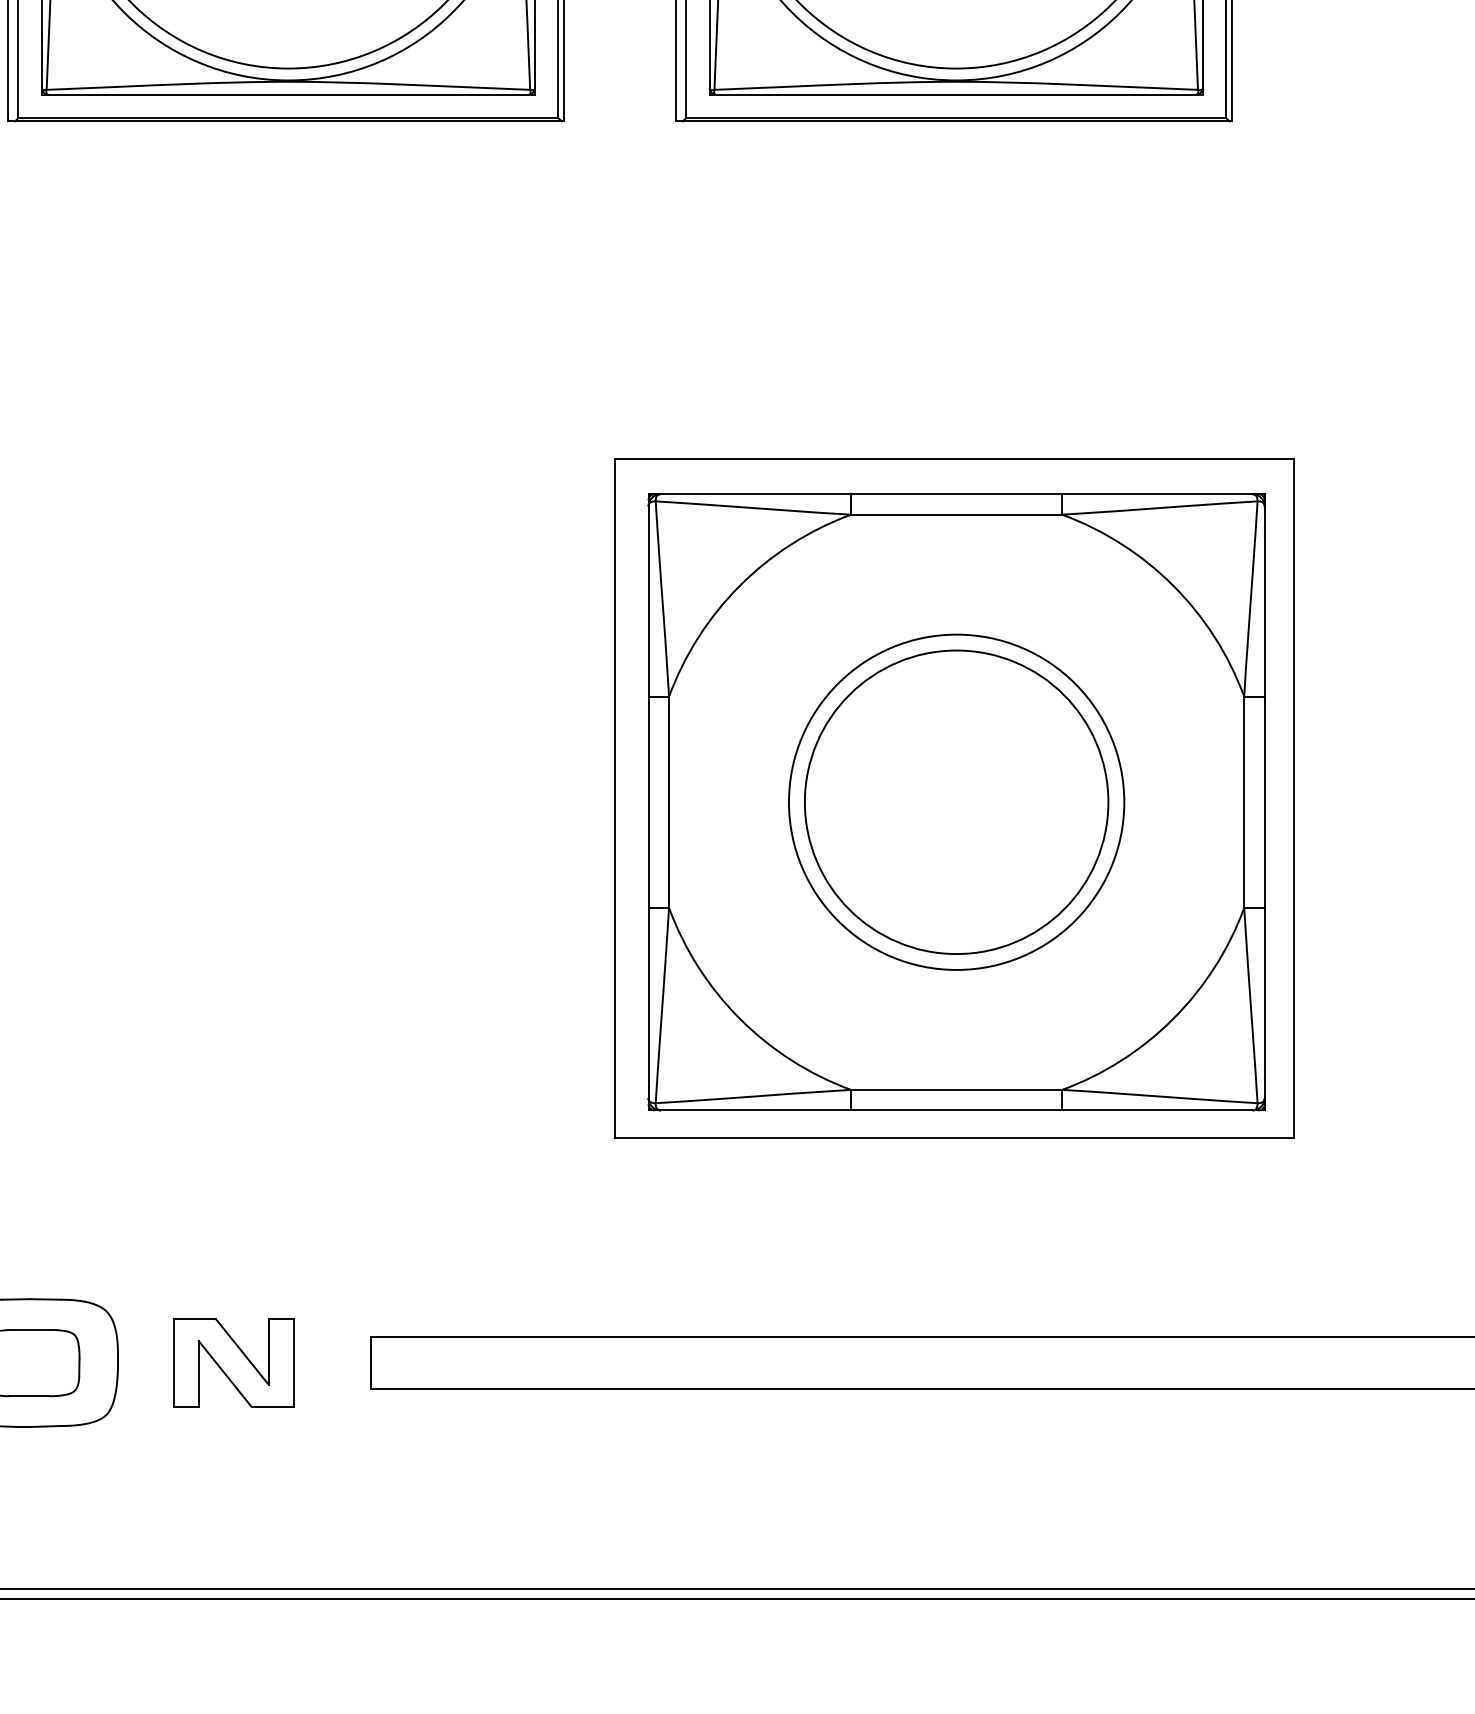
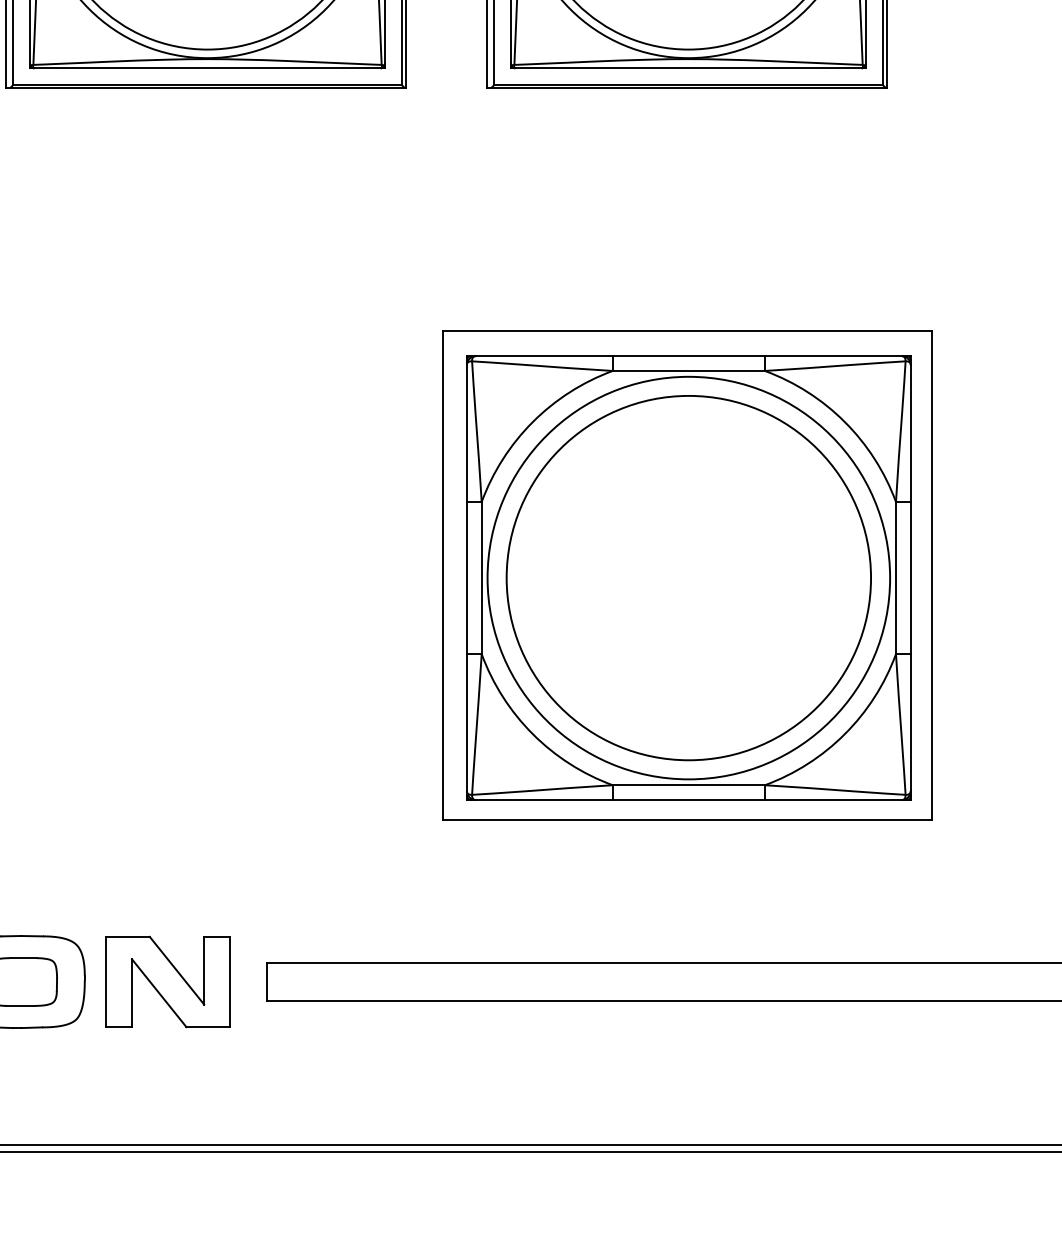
circle: (956, 801) -> (688, 577), size x1.67
circle: (956, 802) -> (688, 578), size x1.67
part: (233, 1362) -> (167, 981), size x1.43

